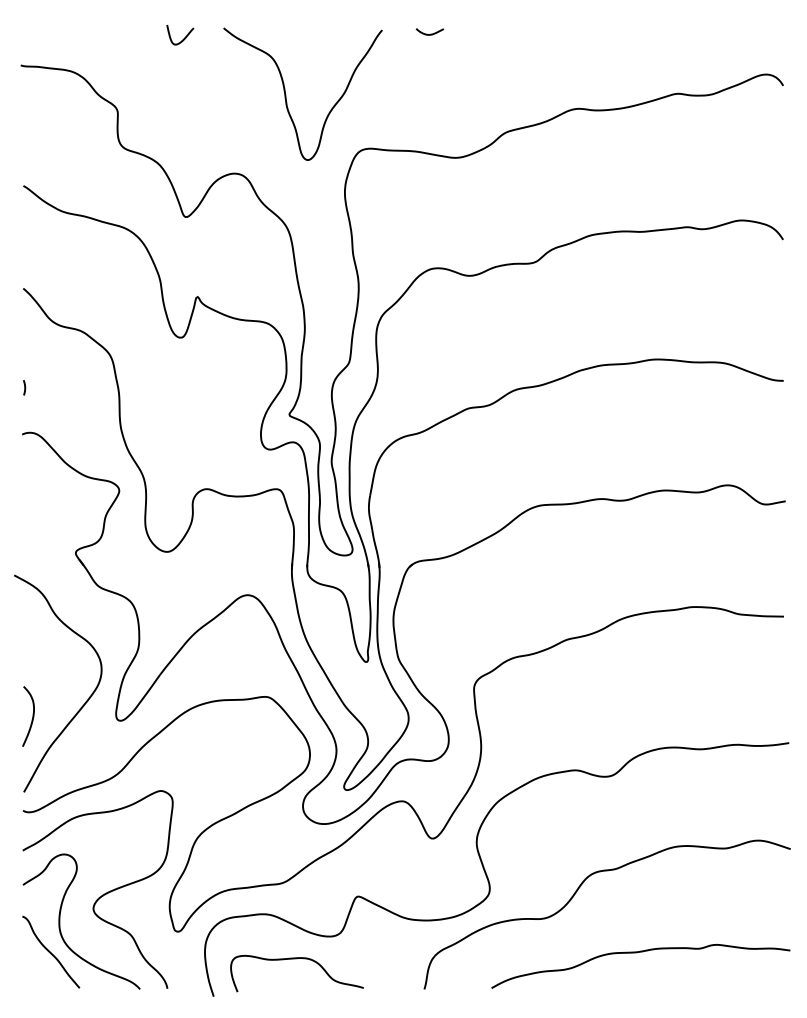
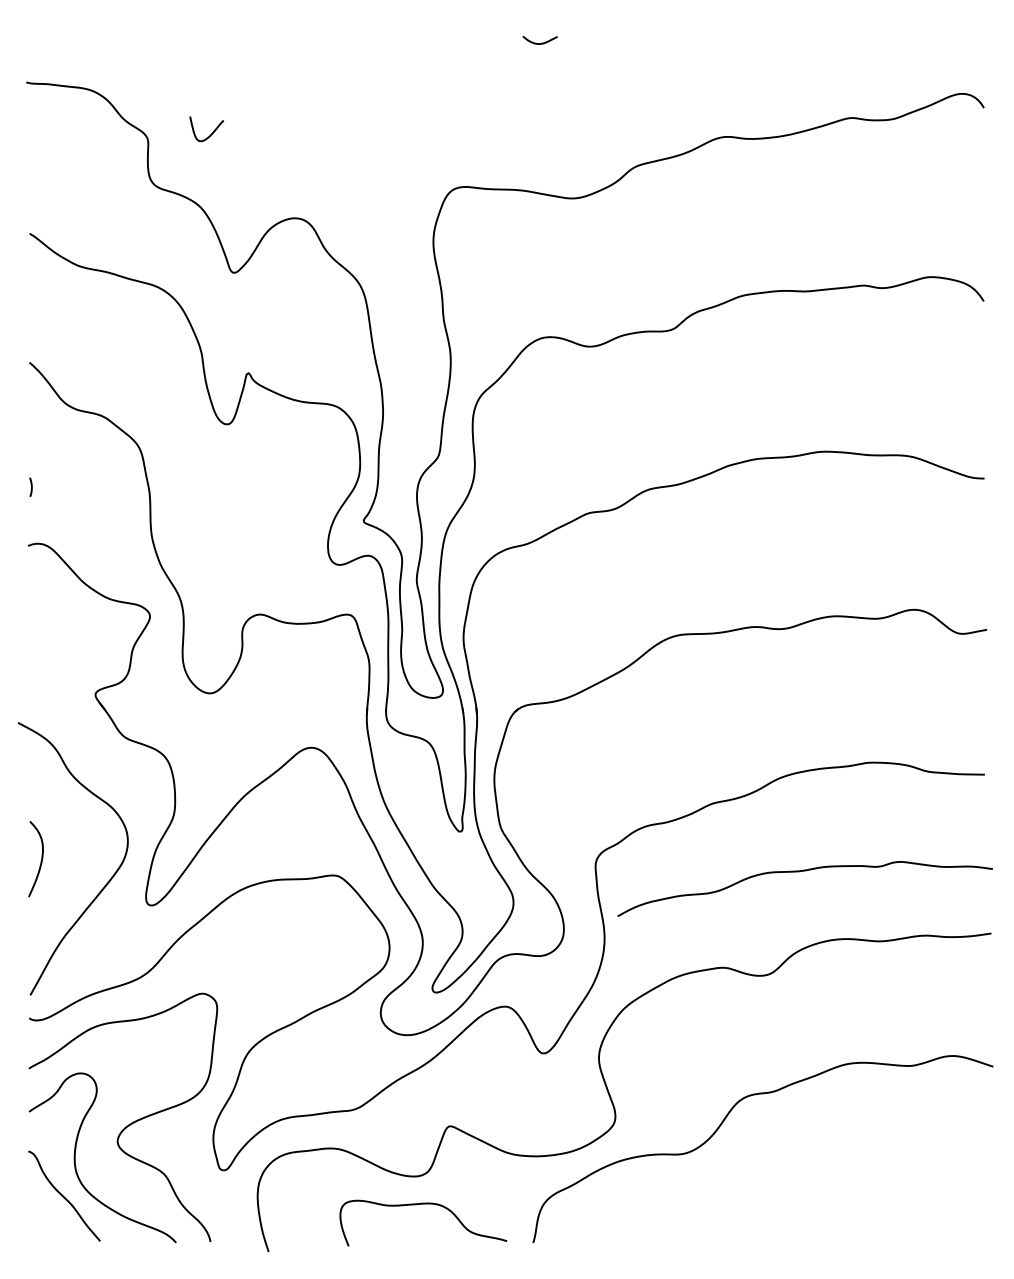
curve: (184, 38) -> (211, 133), moved
curve: (286, 98) -> (360, 124), removed
curve: (32, 718) -> (40, 861), moved
curve: (637, 953) -> (800, 872), moved
curve: (297, 958) -> (423, 1204), moved

